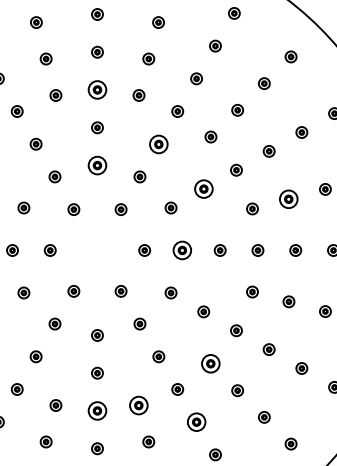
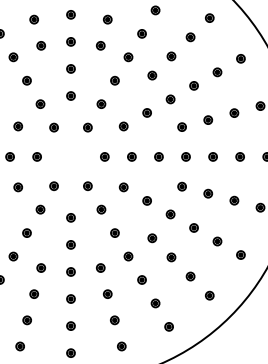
part: (96, 89) -> (70, 41), size x0.62
part: (158, 143) -> (114, 80), size x0.62
part: (96, 164) -> (70, 95), size x0.62
part: (202, 188) -> (146, 112), size x0.62
part: (289, 198) -> (208, 119), size x0.62
part: (181, 249) -> (131, 156), size x0.62
part: (211, 364) -> (152, 238), size x0.62
part: (138, 404) -> (100, 267), size x0.62
part: (96, 410) -> (70, 271), size x0.62
part: (195, 421) -> (141, 279), size x0.62

